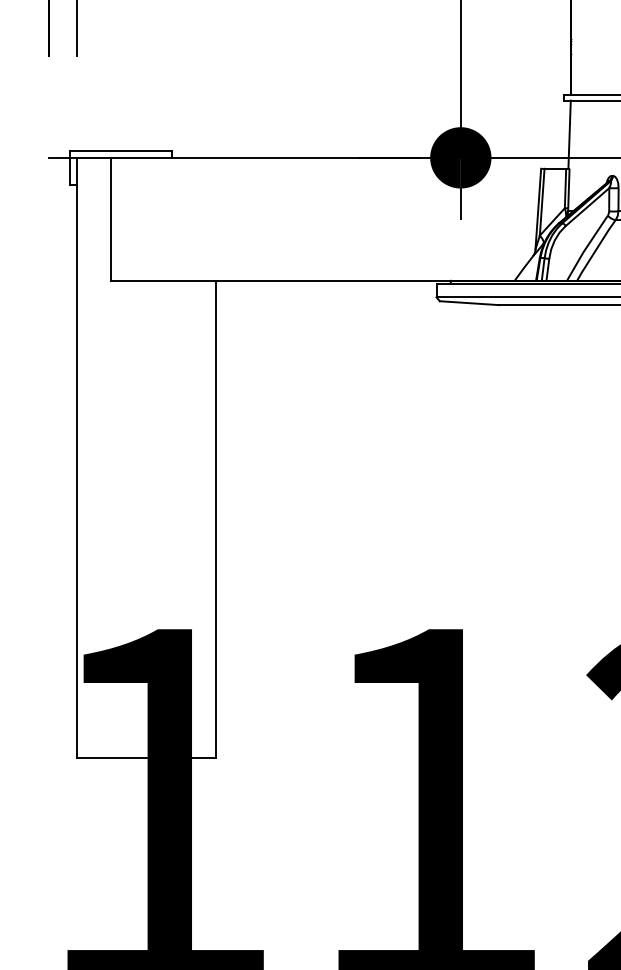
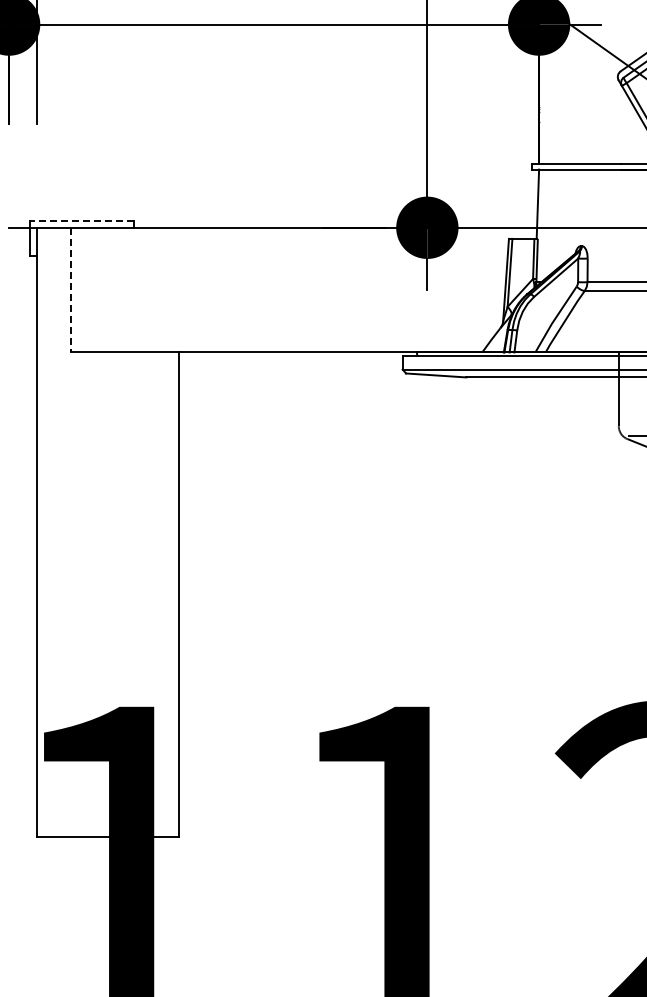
line: (120, 150) -> (81, 220), solid -> dashed
line: (110, 219) -> (71, 290), solid -> dashed

